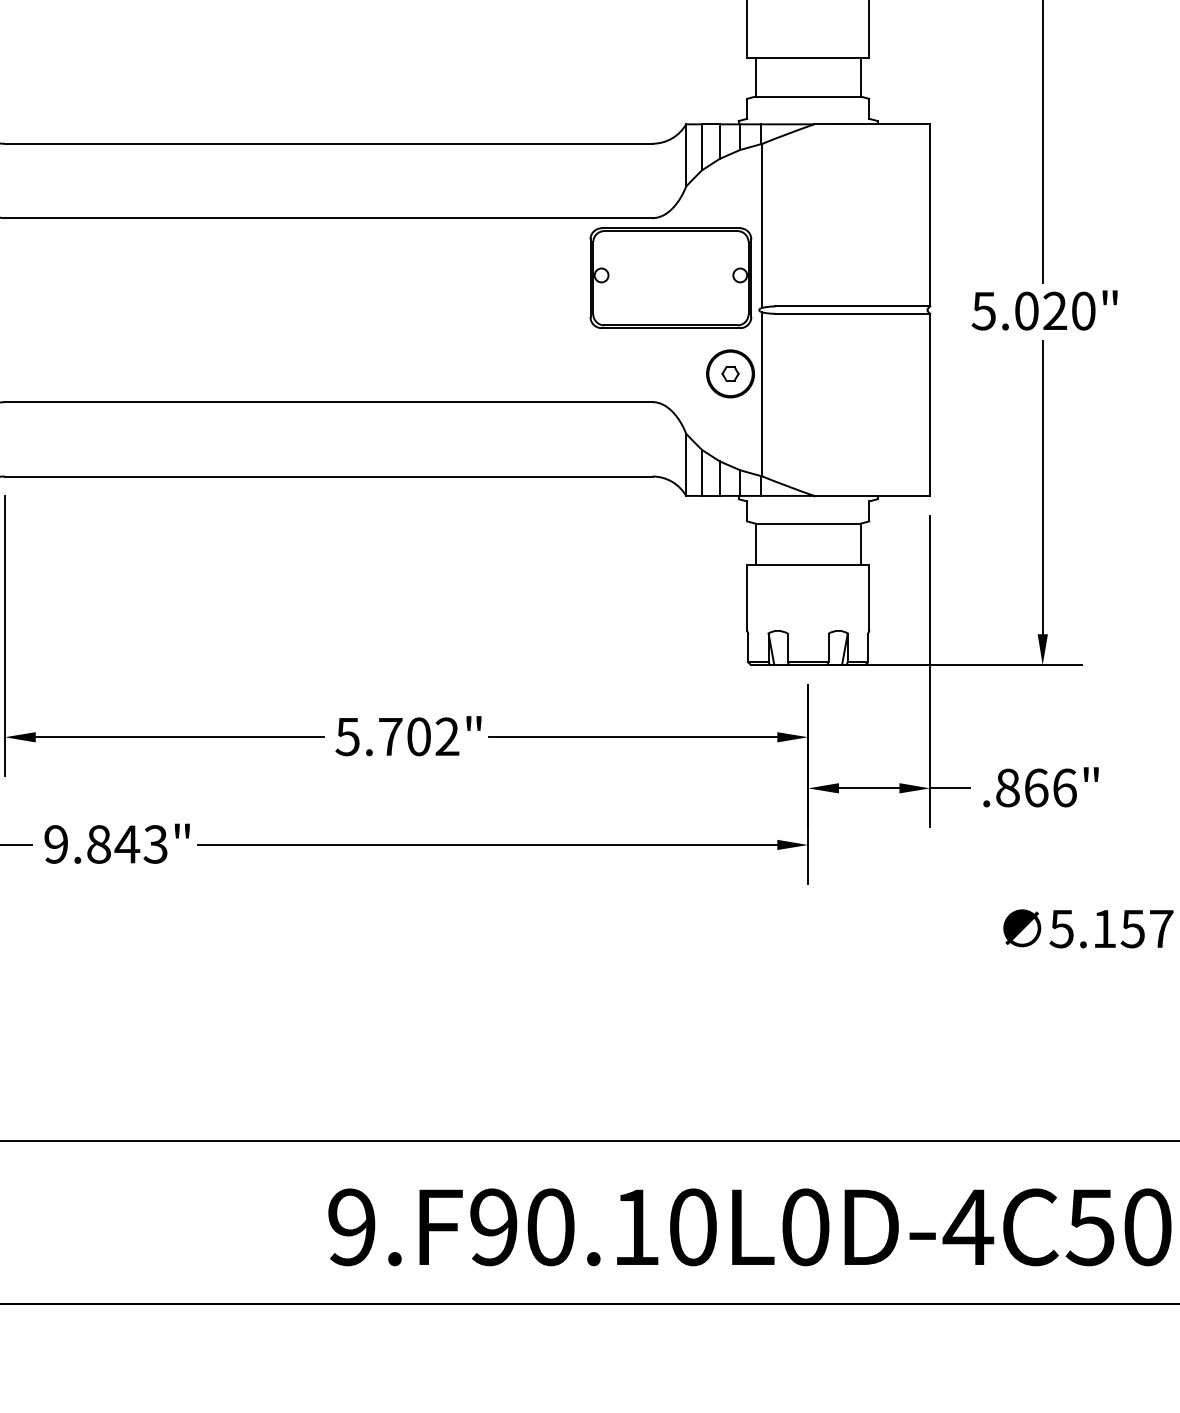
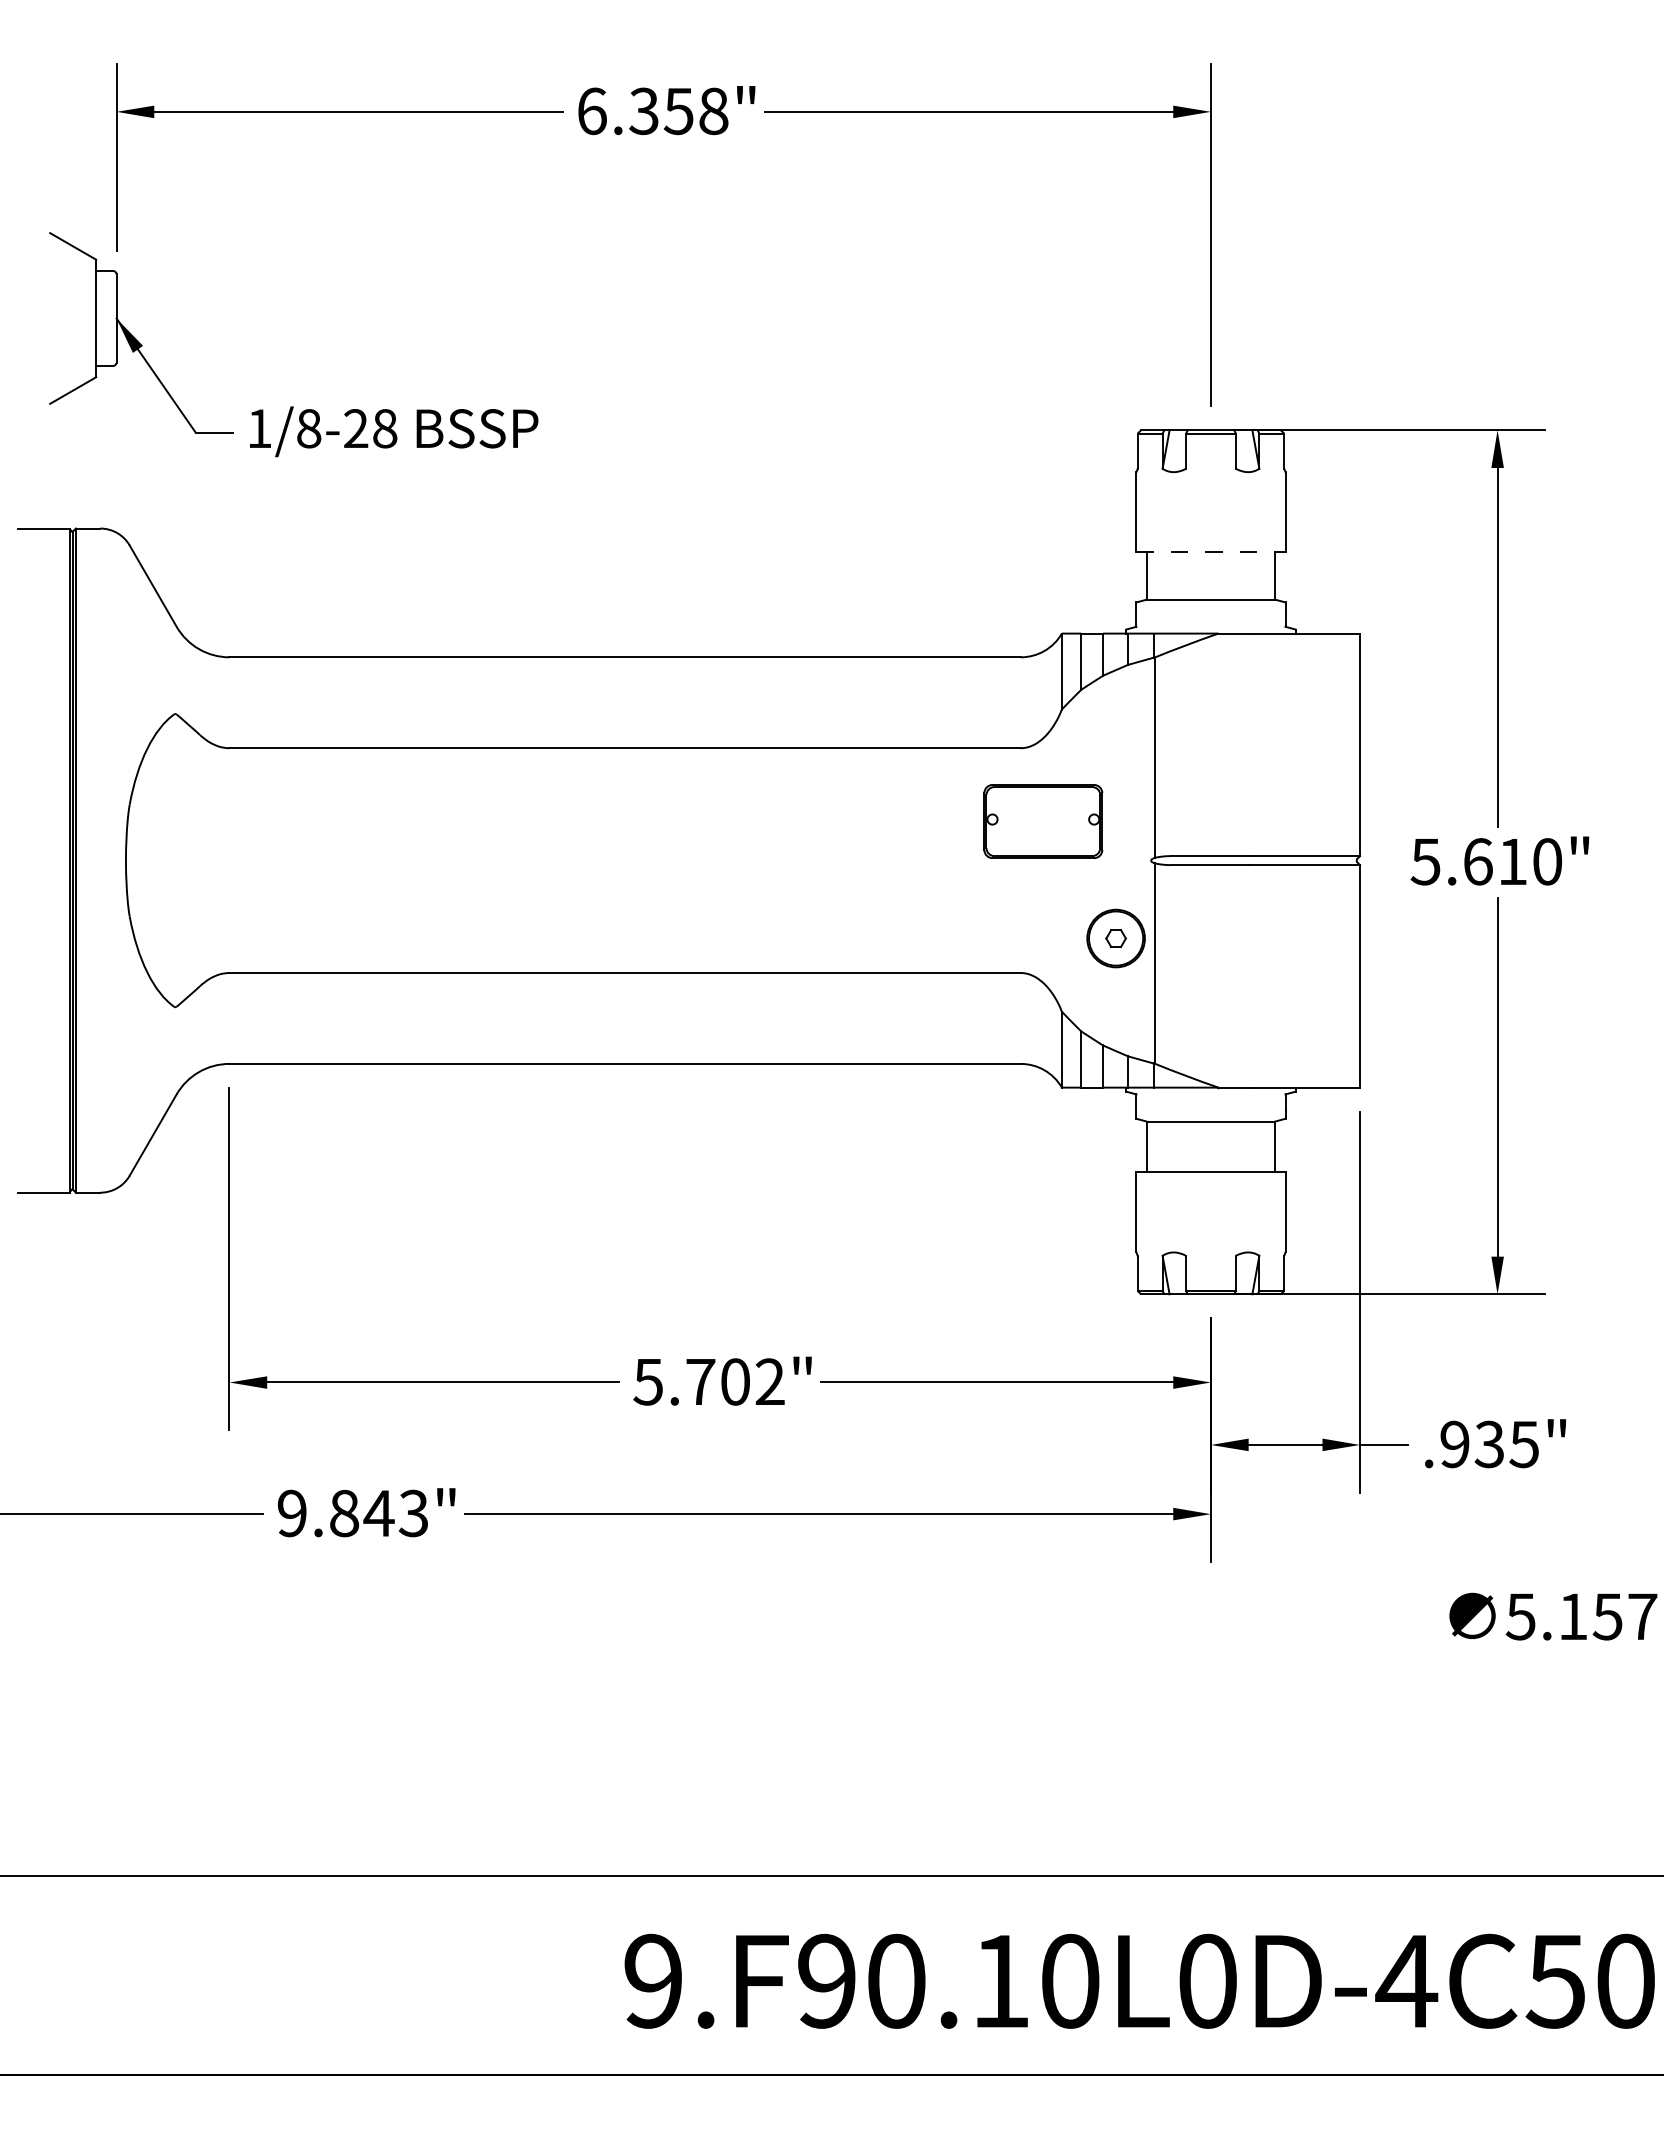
line: (807, 57) -> (1210, 552), solid -> dashed
part: (671, 278) -> (1043, 821), size x0.6
text: (1041, 310) -> (1495, 861), 5.020" -> 5.610"
text: (1036, 787) -> (1489, 1444), .866" -> .935"

